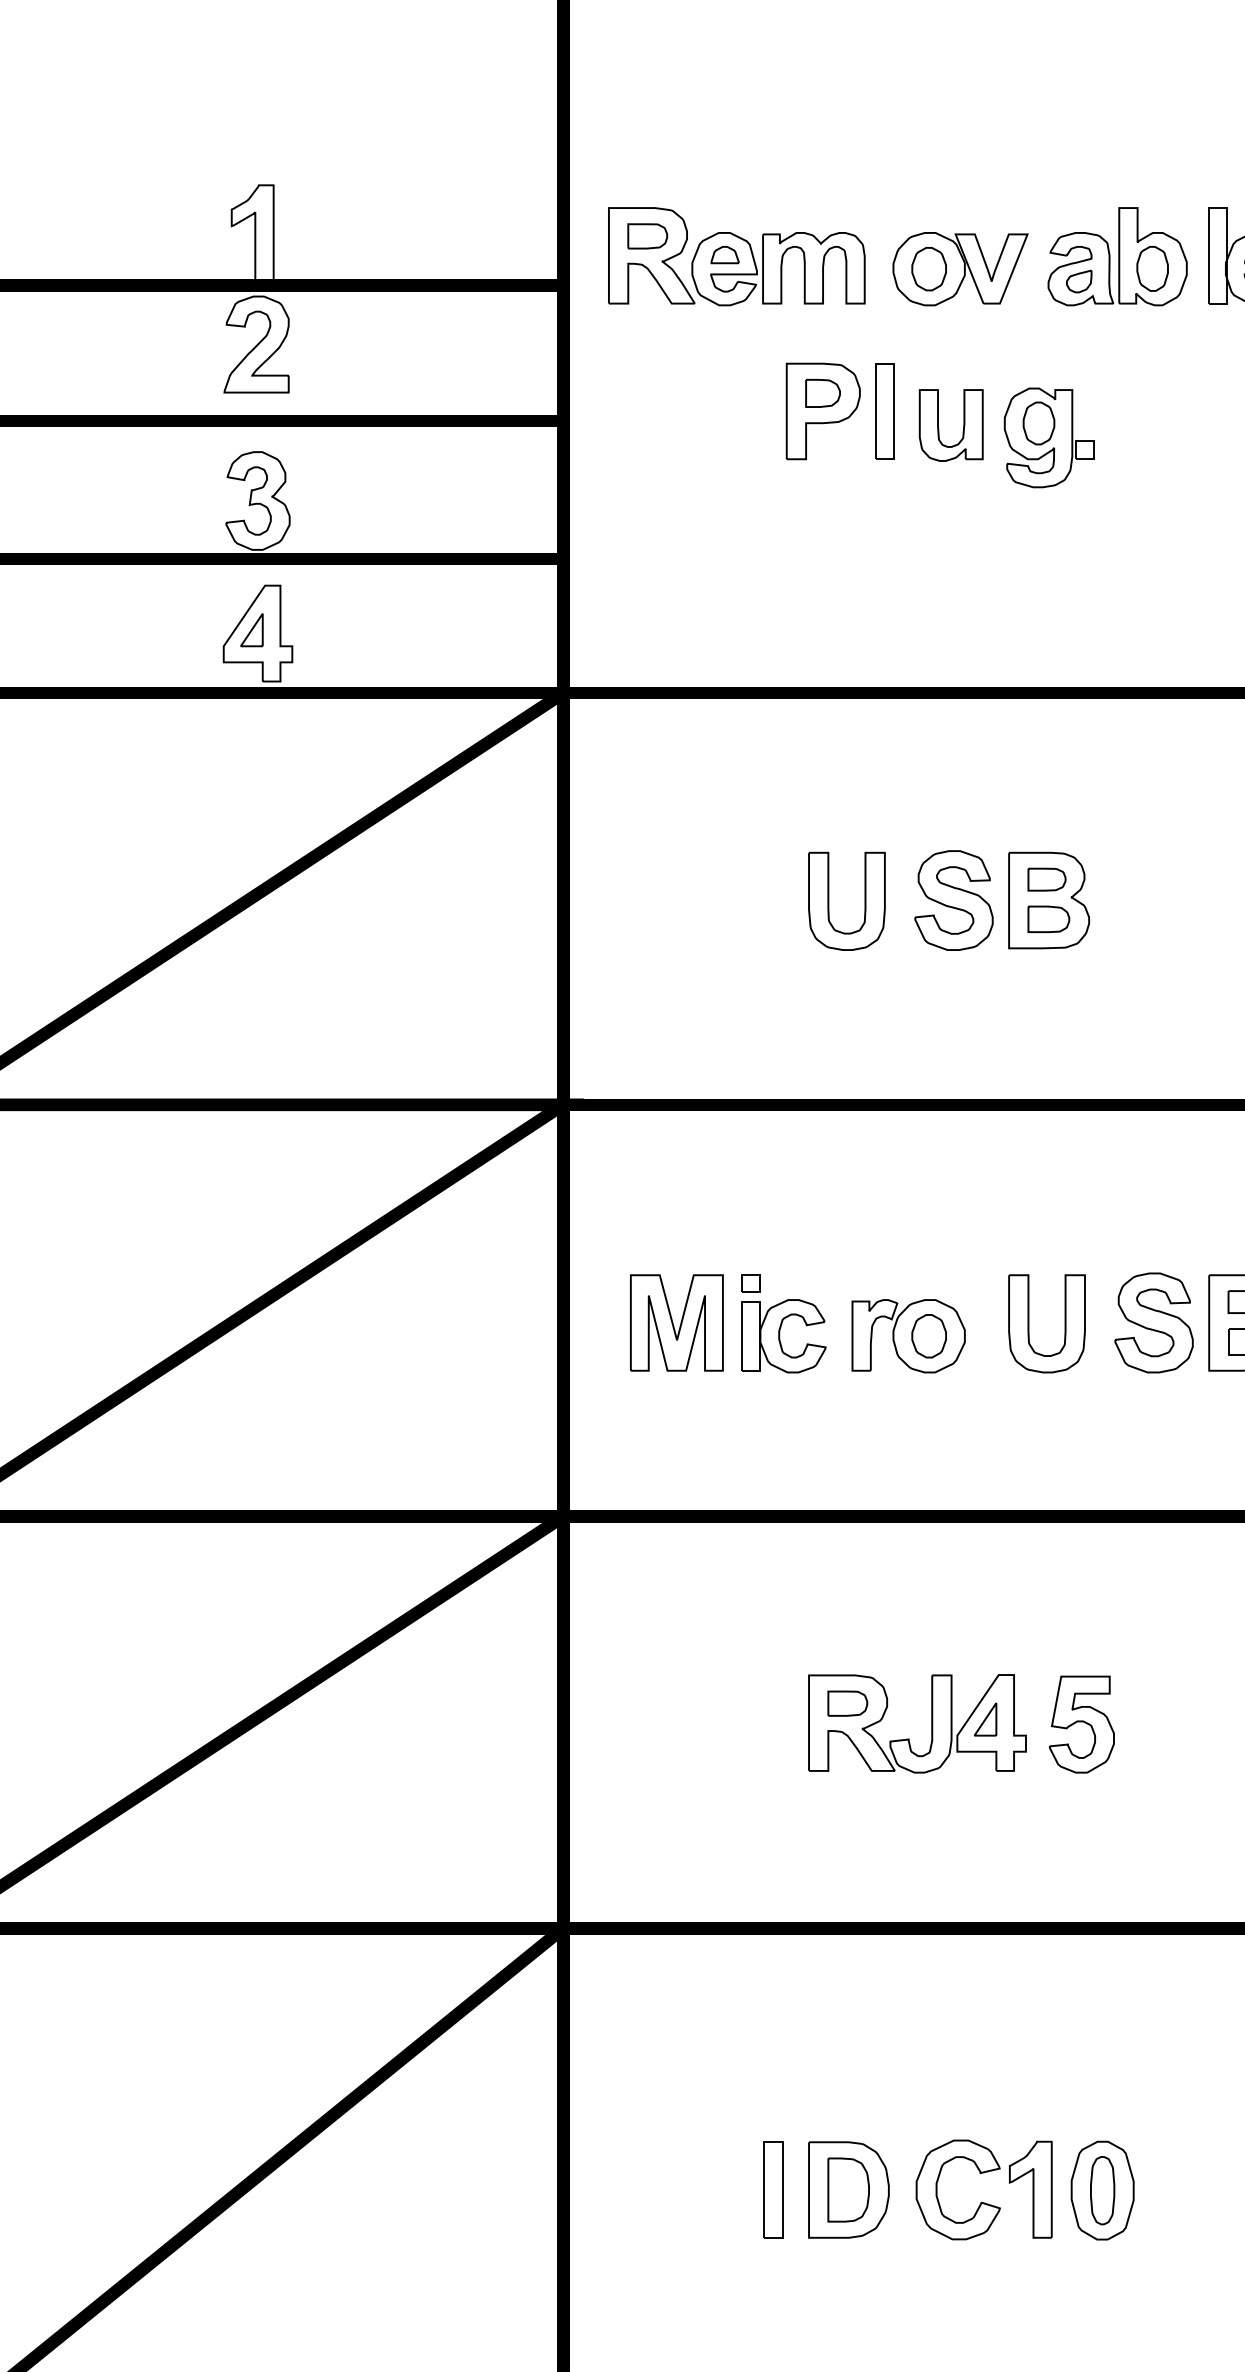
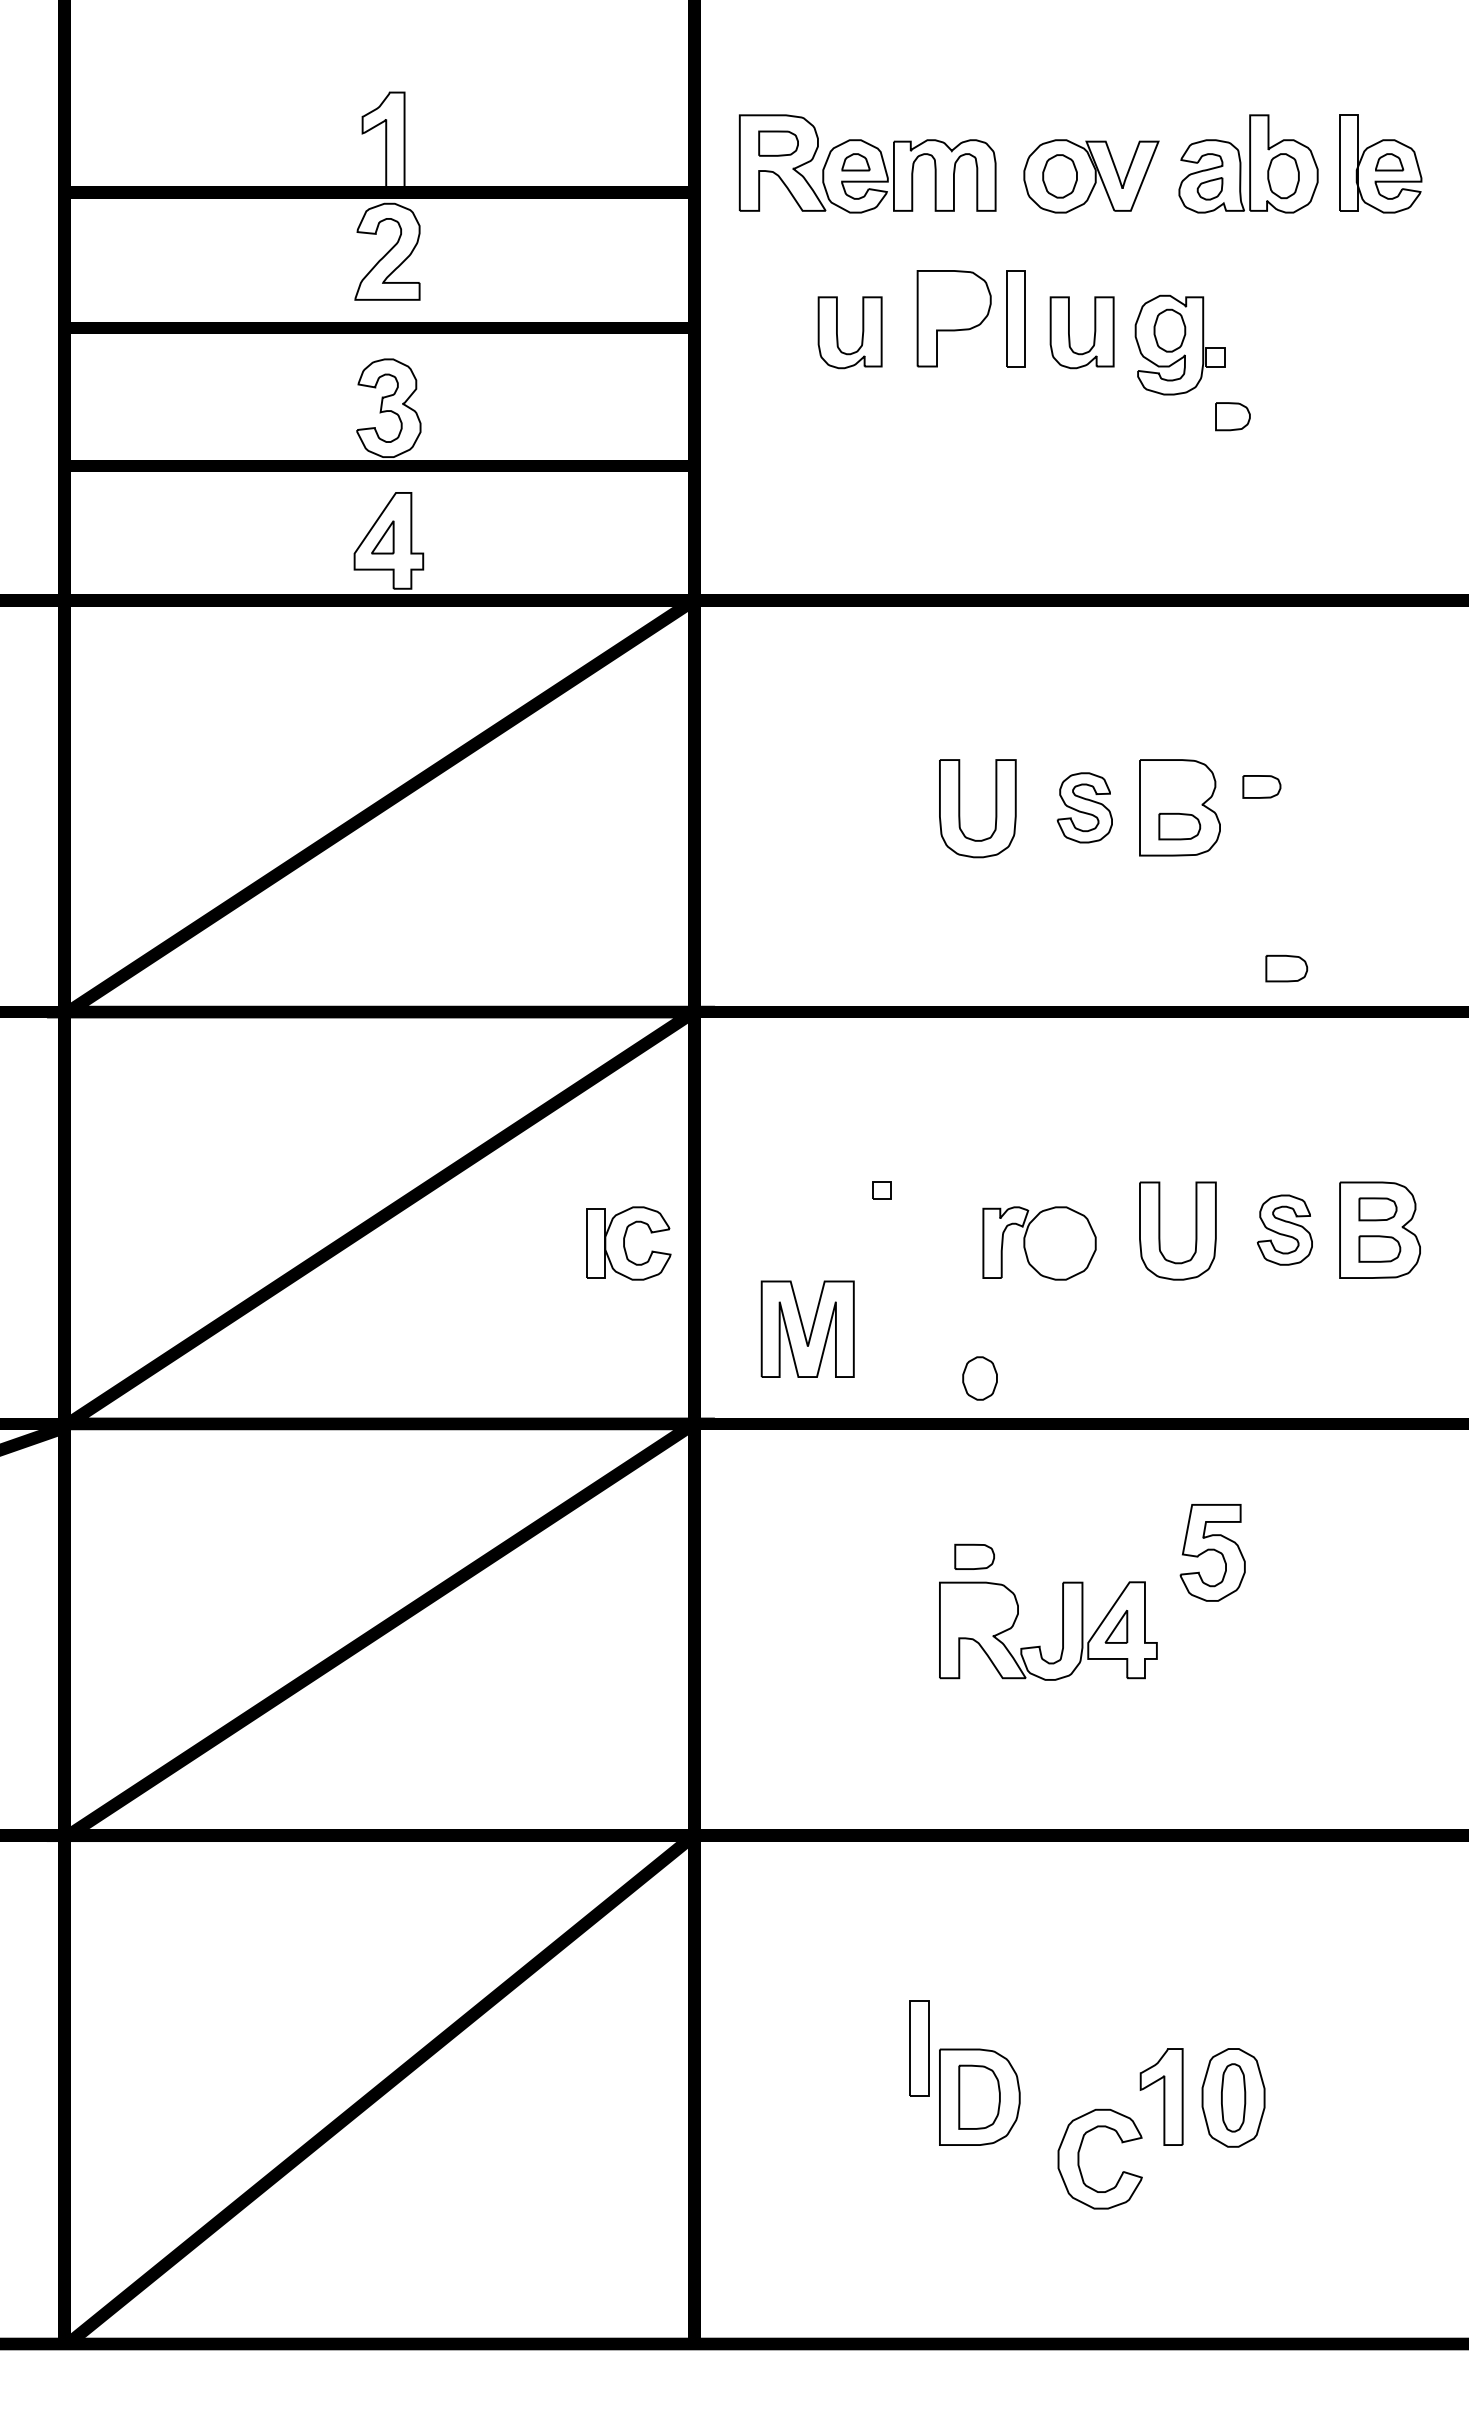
part: (822, 393) -> (1232, 416), moved
part: (706, 425) -> (837, 332), added
part: (1046, 879) -> (1261, 786), moved
part: (953, 900) -> (1084, 807), size x0.7
part: (1155, 1061) -> (1286, 968), added
part: (676, 1322) -> (807, 1328), moved
part: (1153, 1322) -> (1284, 1229), size x0.7
part: (783, 1336) -> (628, 1243), moved
part: (928, 1336) -> (979, 1378), moved
part: (847, 1703) -> (974, 1556), moved
part: (1081, 1724) -> (1212, 1552), moved
part: (937, 2189) -> (1079, 2158), moved
part: (773, 2190) -> (919, 2048), moved

